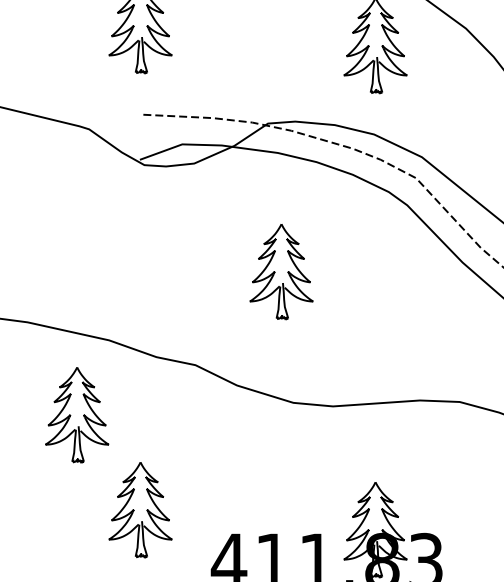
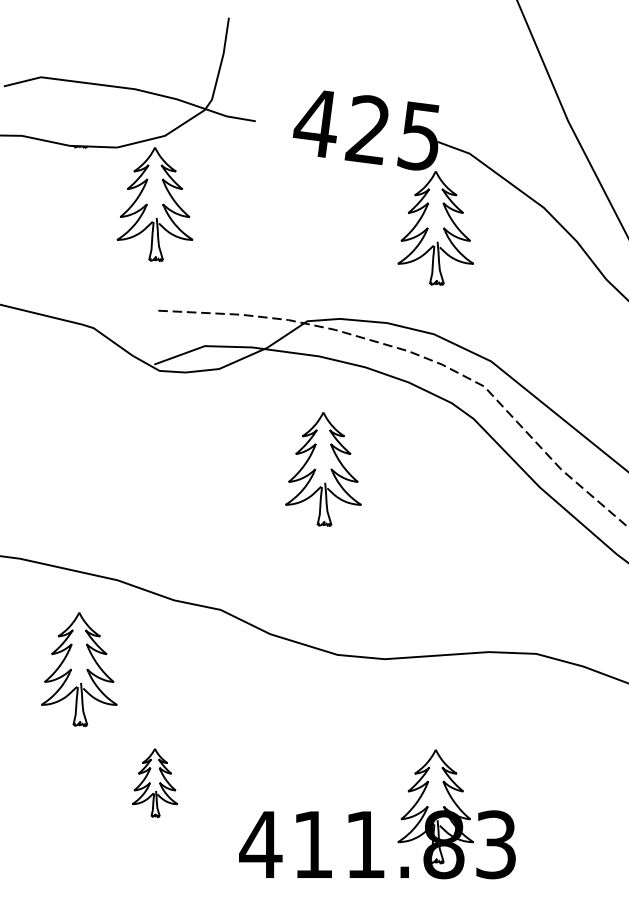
part: (281, 271) -> (323, 469), moved
part: (140, 509) -> (154, 782), size x0.6

